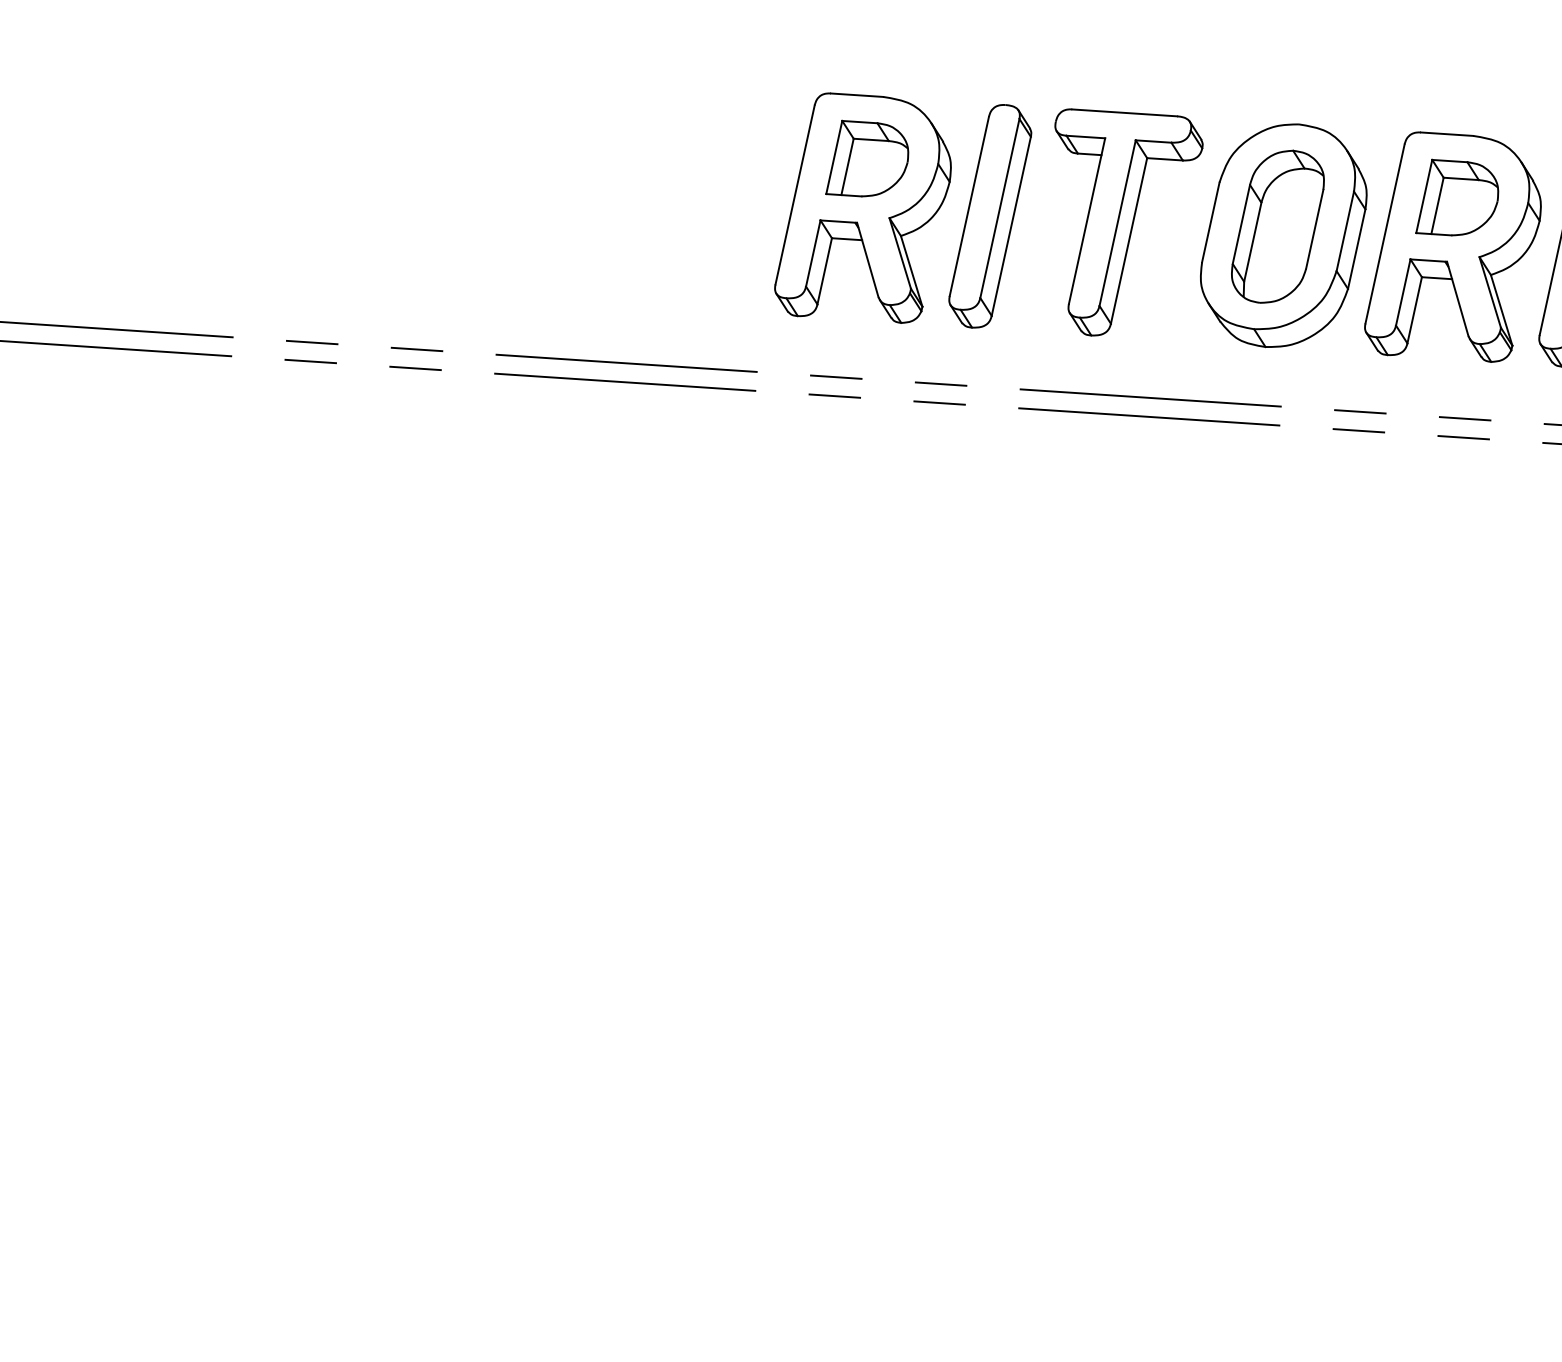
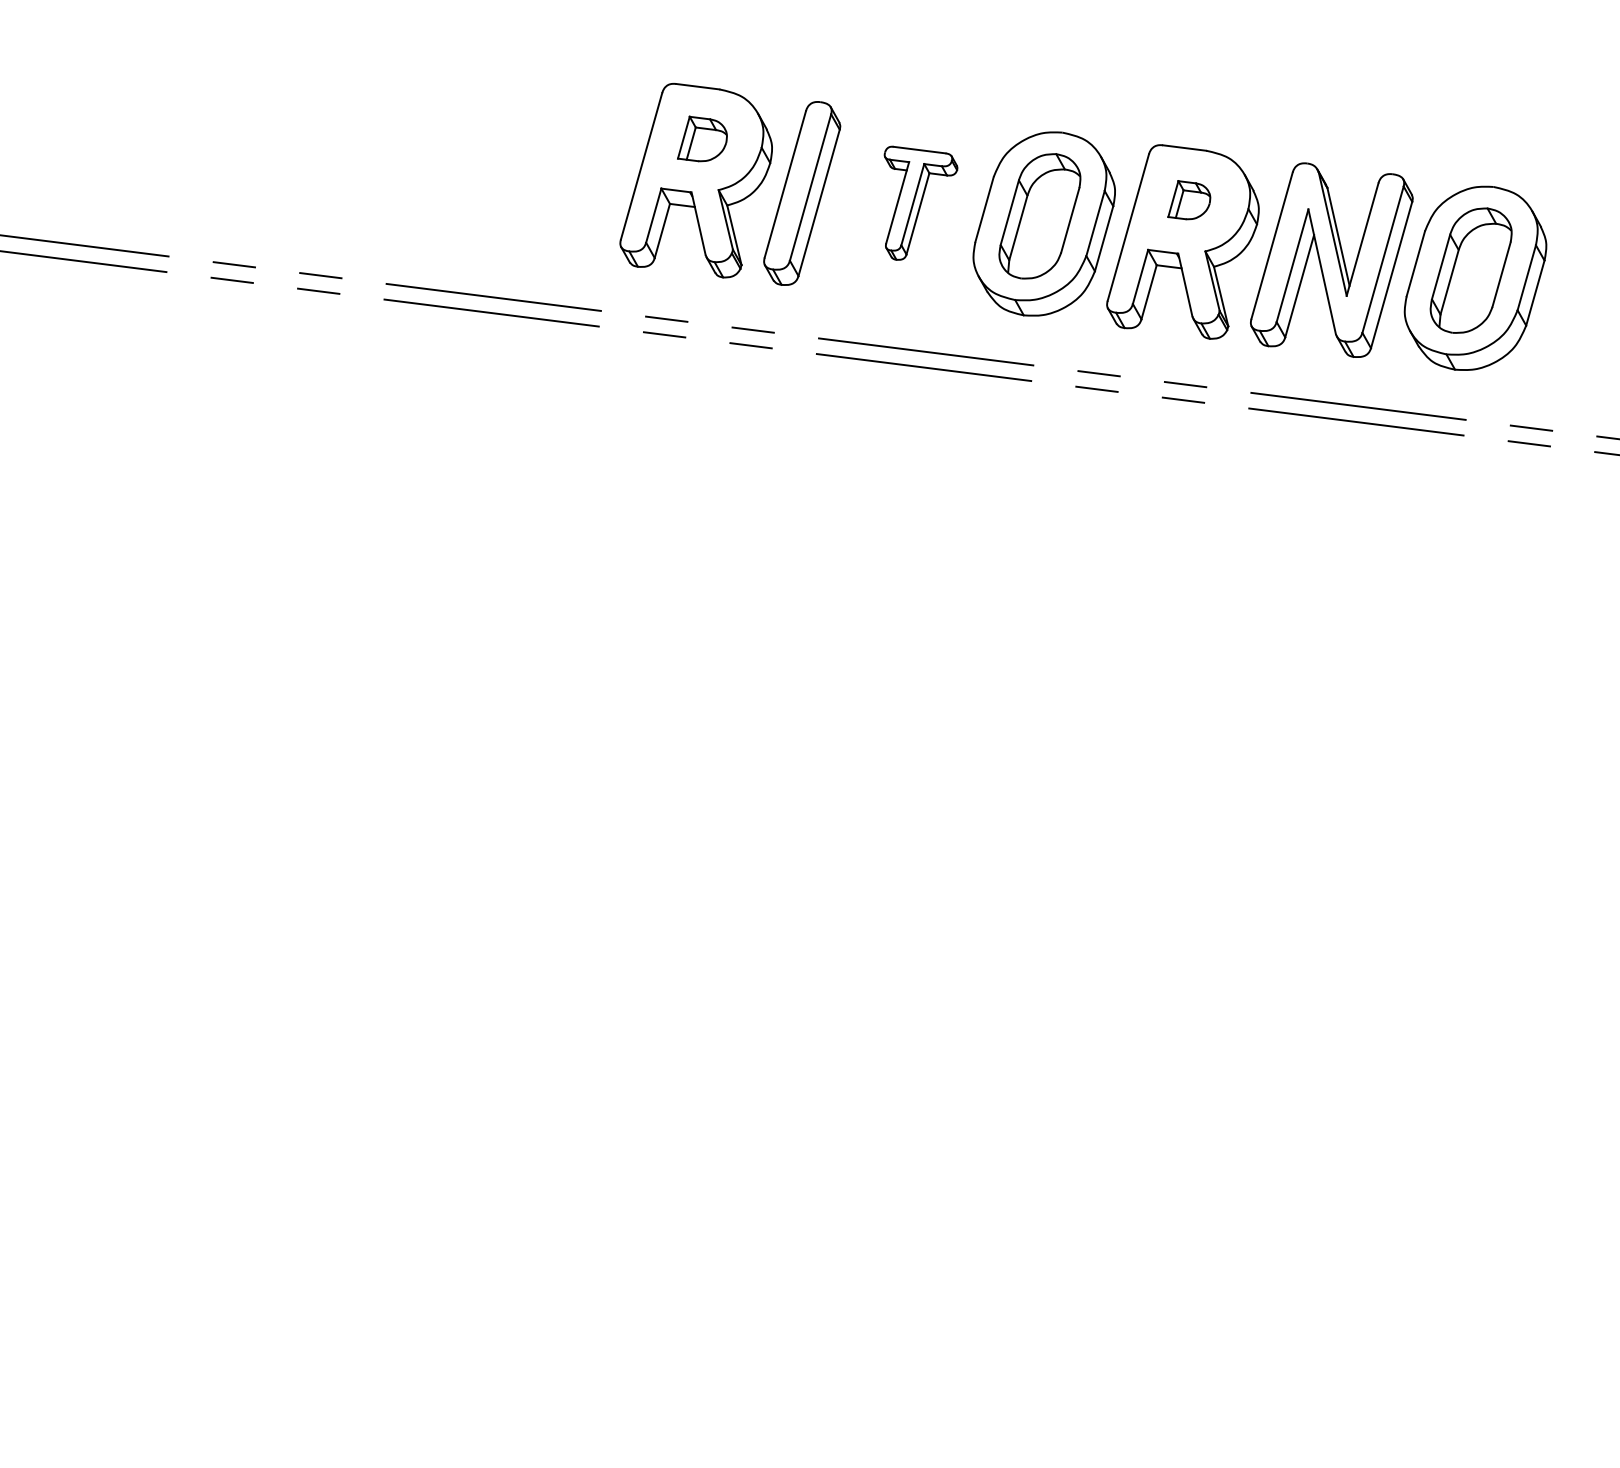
part: (866, 157) -> (702, 138), size x0.7
part: (1456, 195) -> (1189, 199), size x0.6
part: (1133, 219) -> (920, 203), size x0.6

